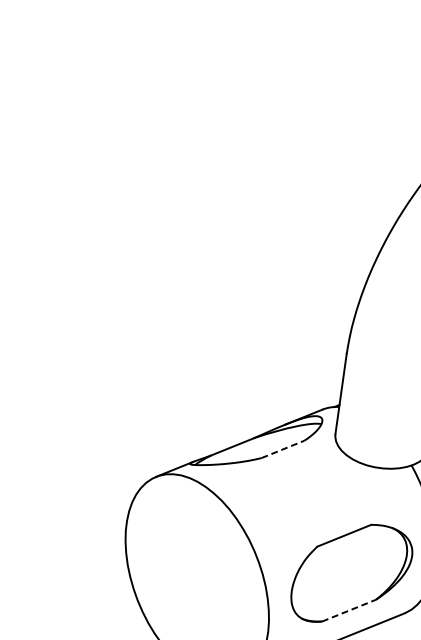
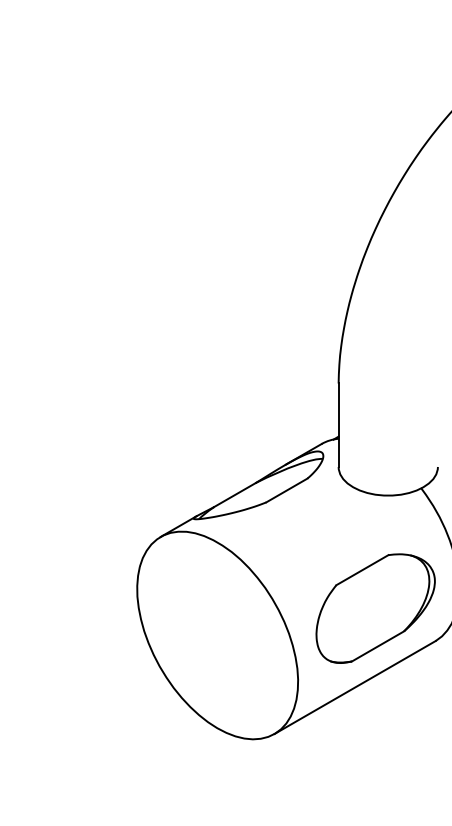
line: (282, 449) -> (286, 490), dashed -> solid
line: (349, 610) -> (378, 646), dashed -> solid

